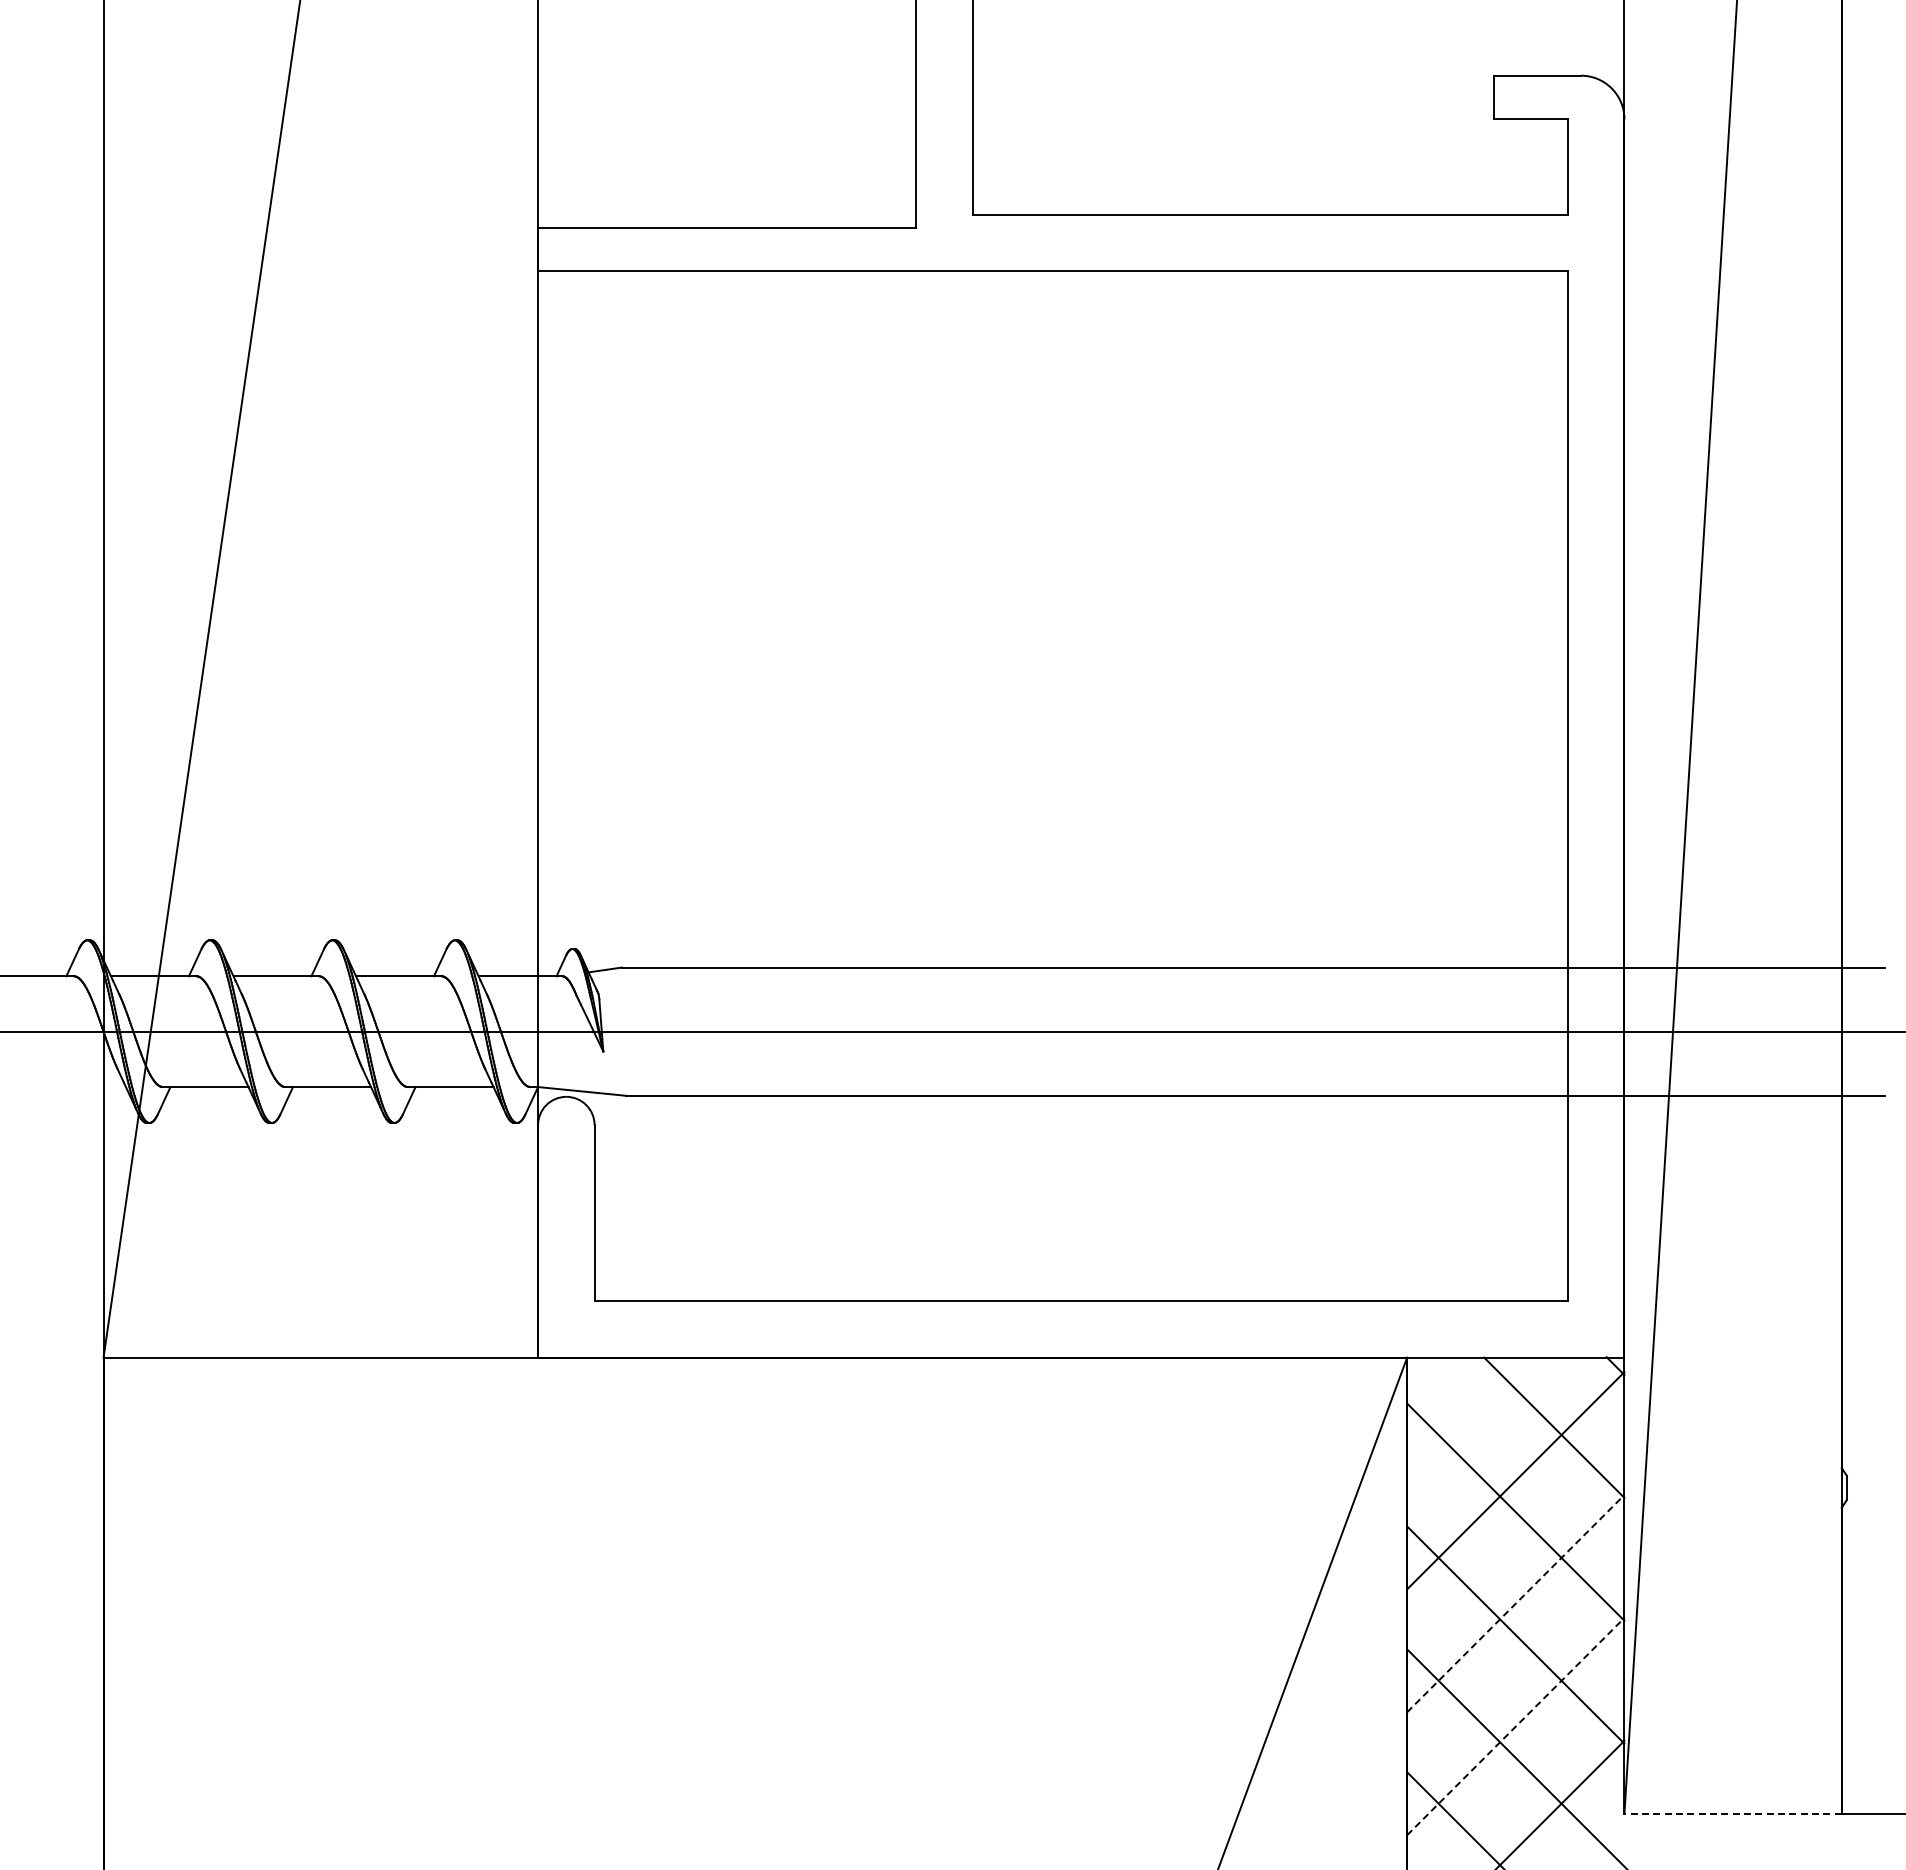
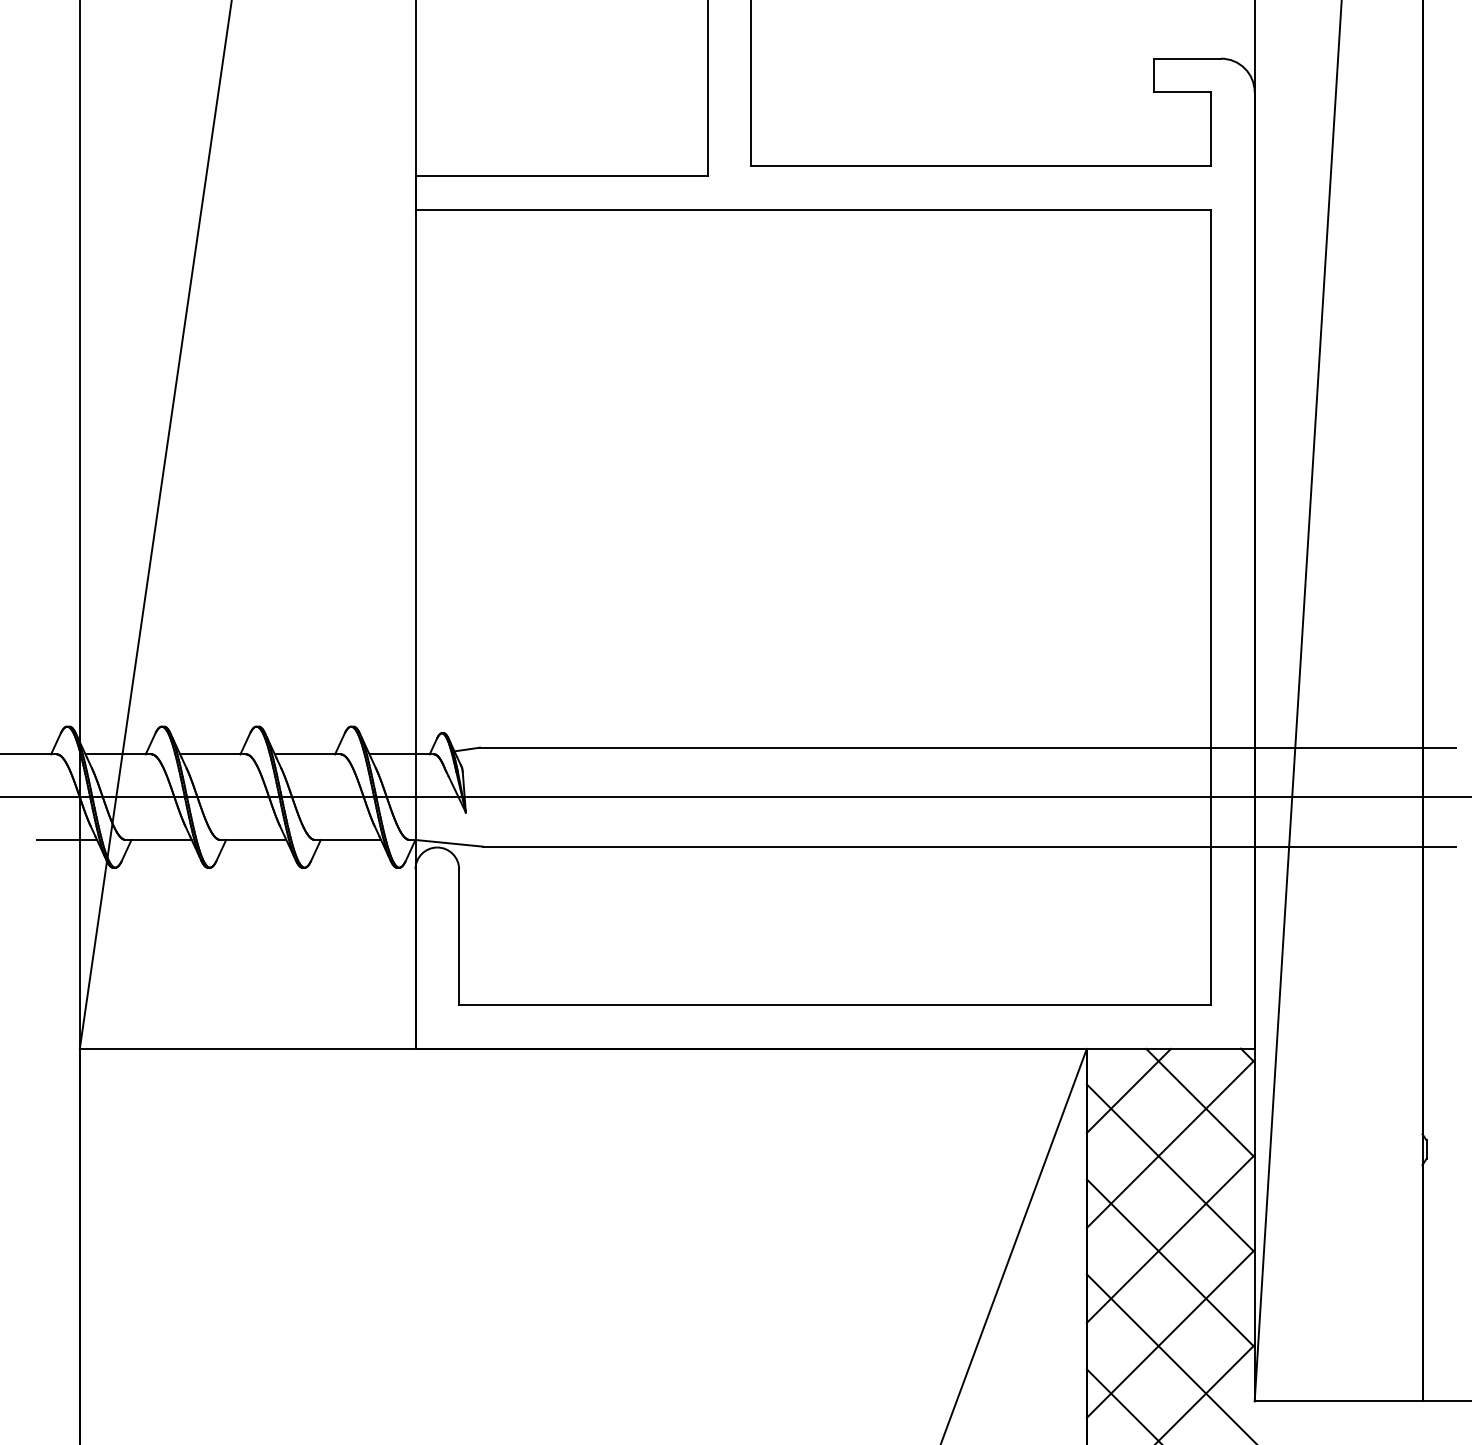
line: (86, 1087) -> (66, 840), added
line: (1461, 1411) -> (1128, 1090), added
line: (1515, 1603) -> (1170, 1238), dashed -> solid
line: (1515, 1726) -> (1170, 1333), dashed -> solid
line: (1733, 1813) -> (1338, 1401), dashed -> solid

